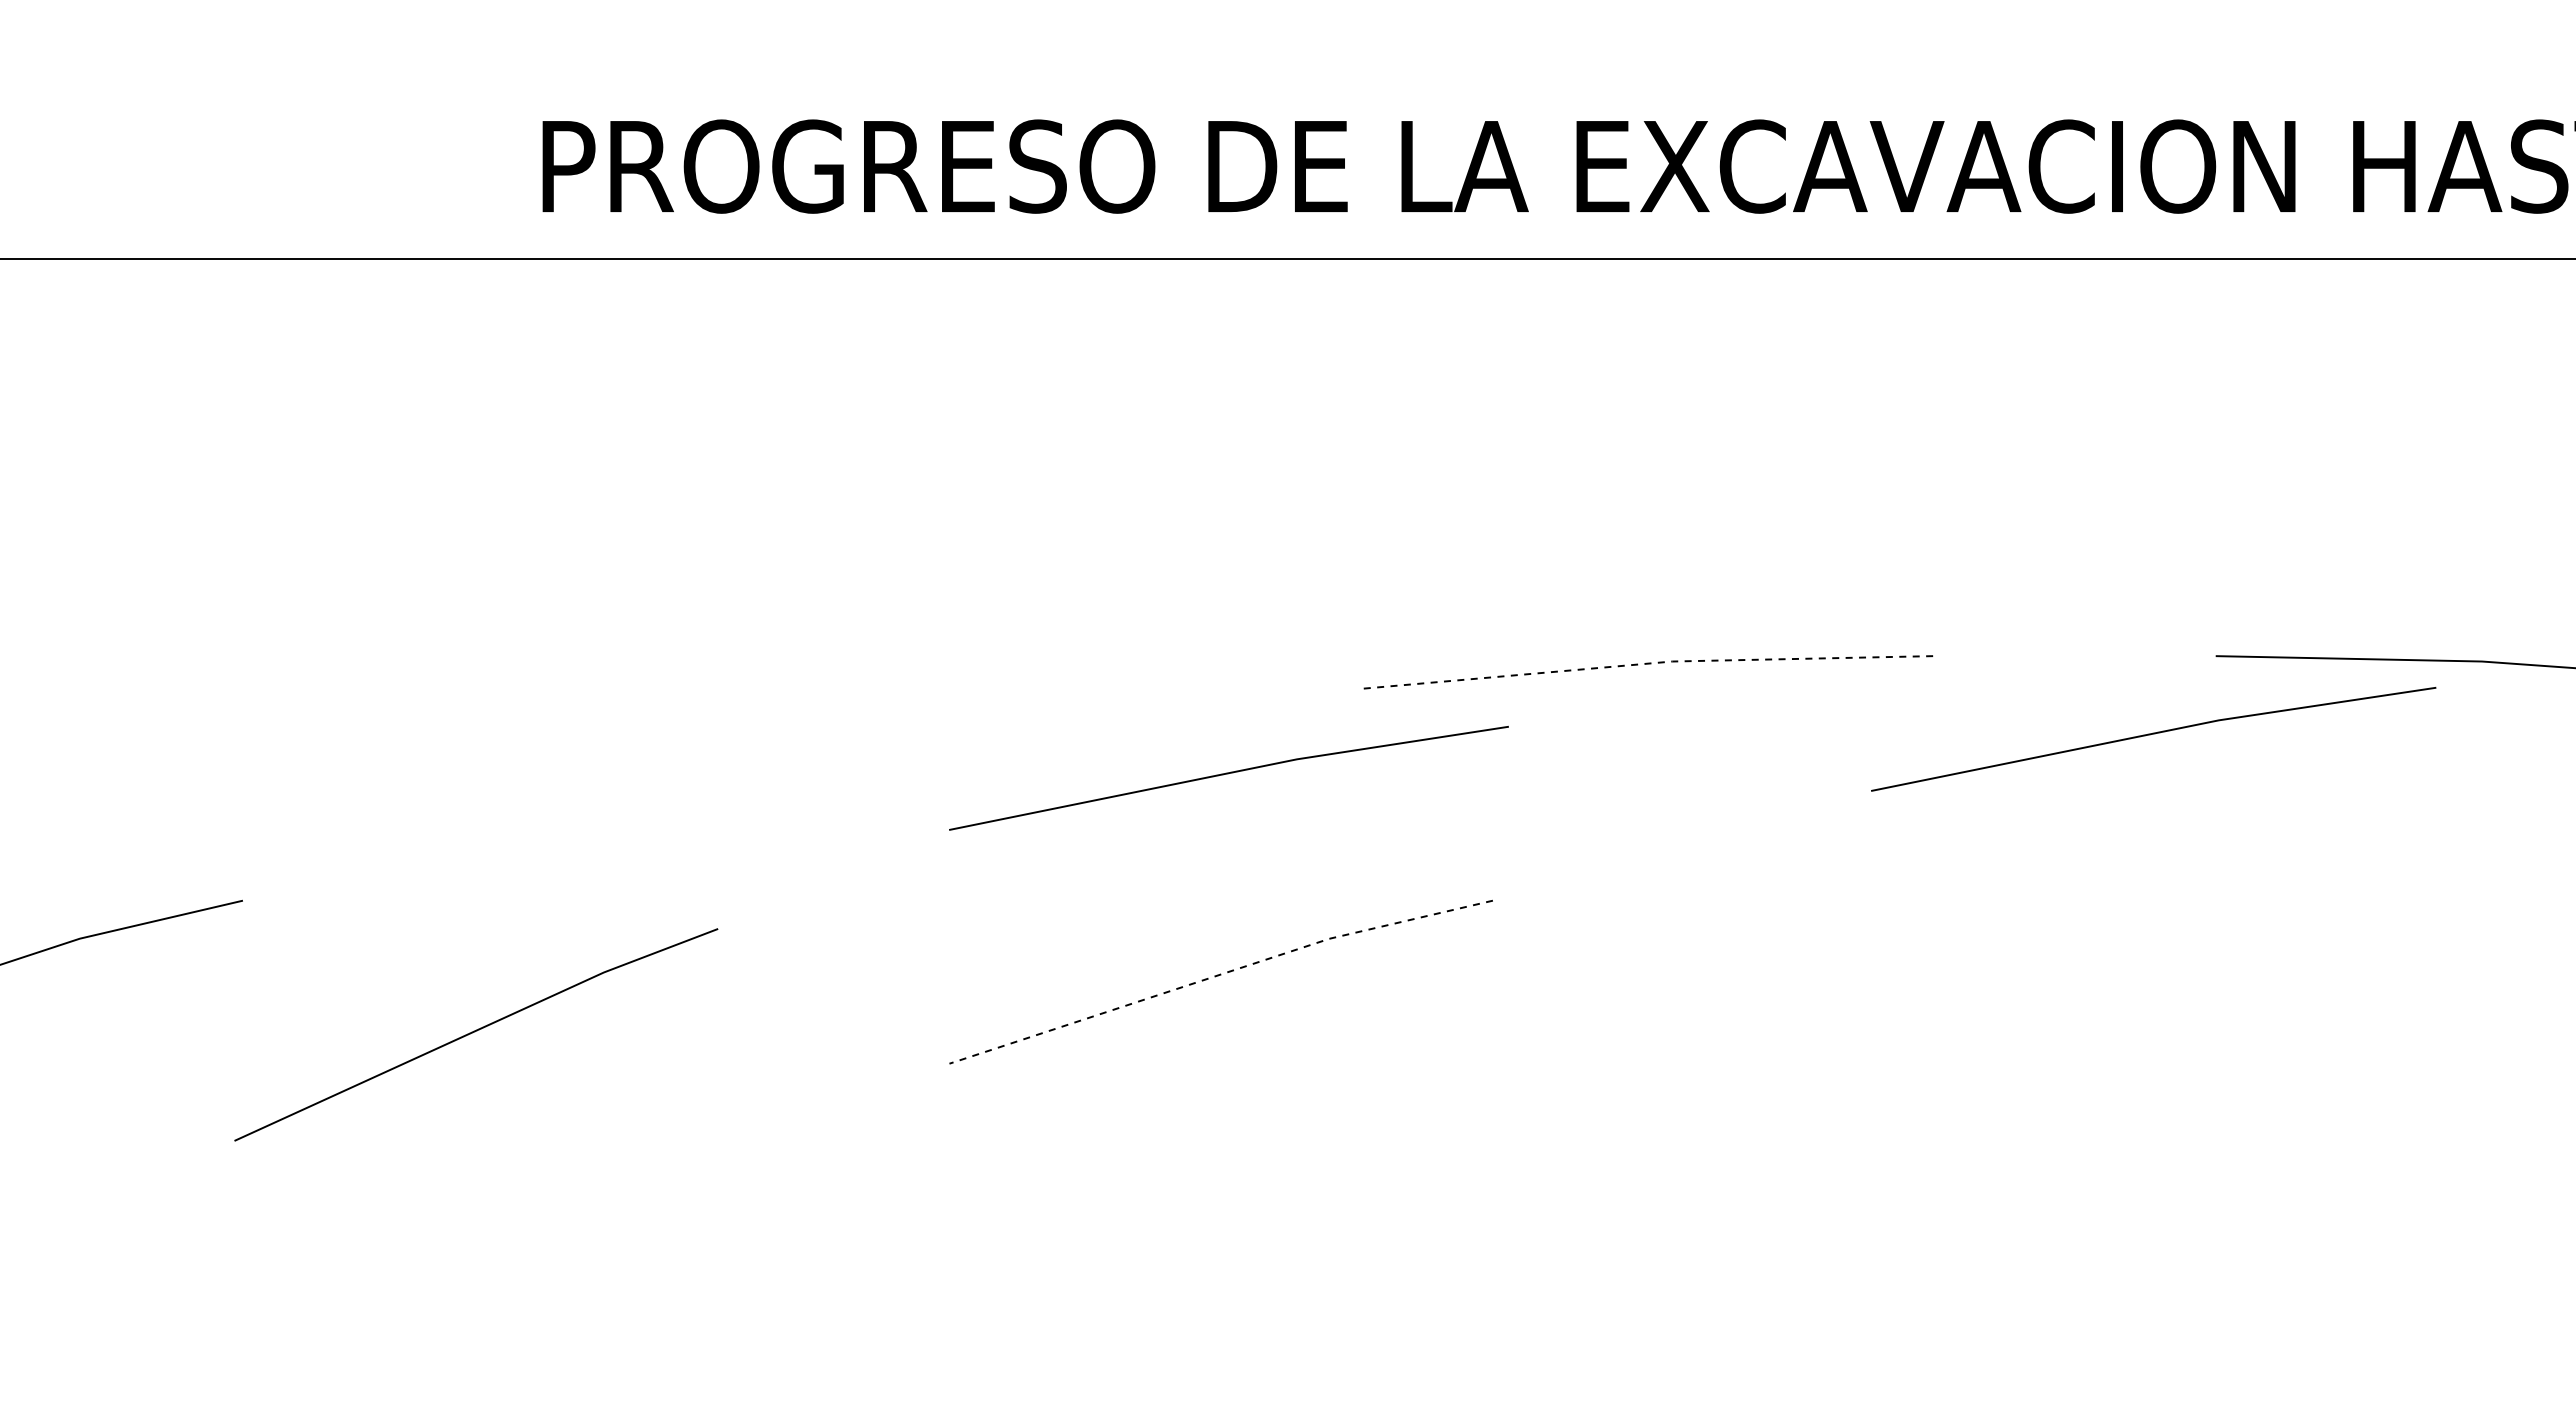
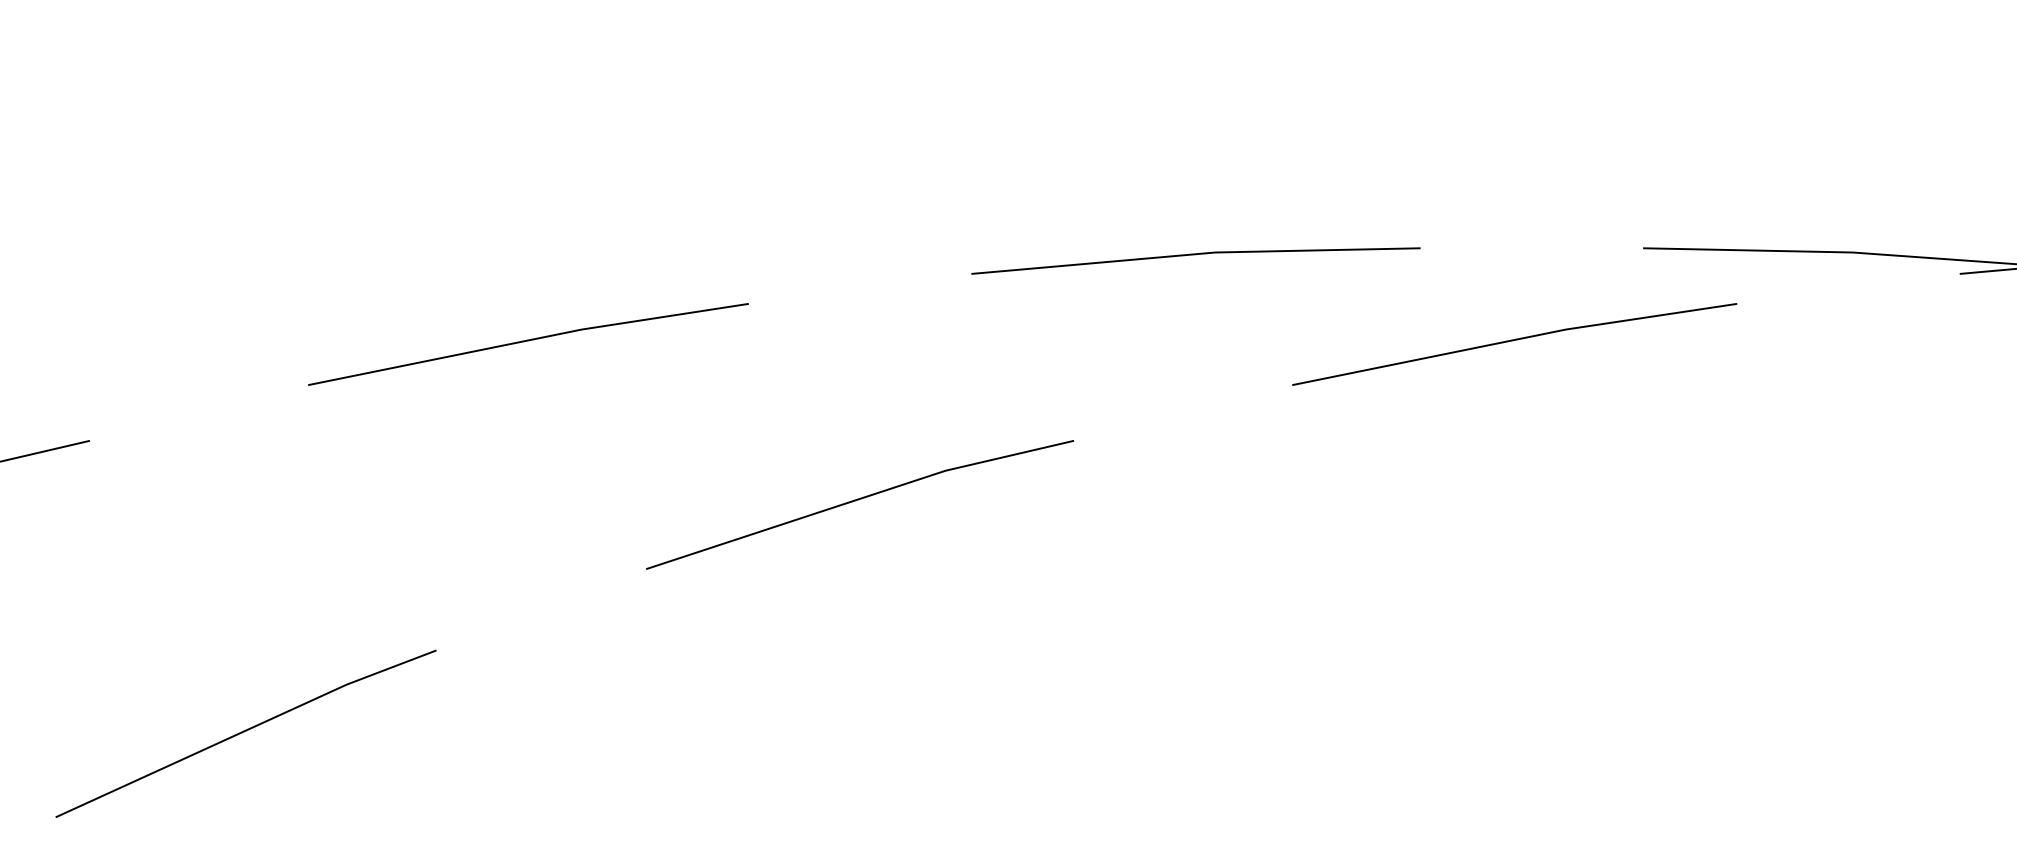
line: (1647, 663) -> (1195, 254), dashed -> solid
line: (2153, 734) -> (1514, 340), moved
line: (1228, 774) -> (528, 341), moved
line: (1219, 974) -> (858, 498), dashed -> solid
line: (475, 1032) -> (245, 731), moved

